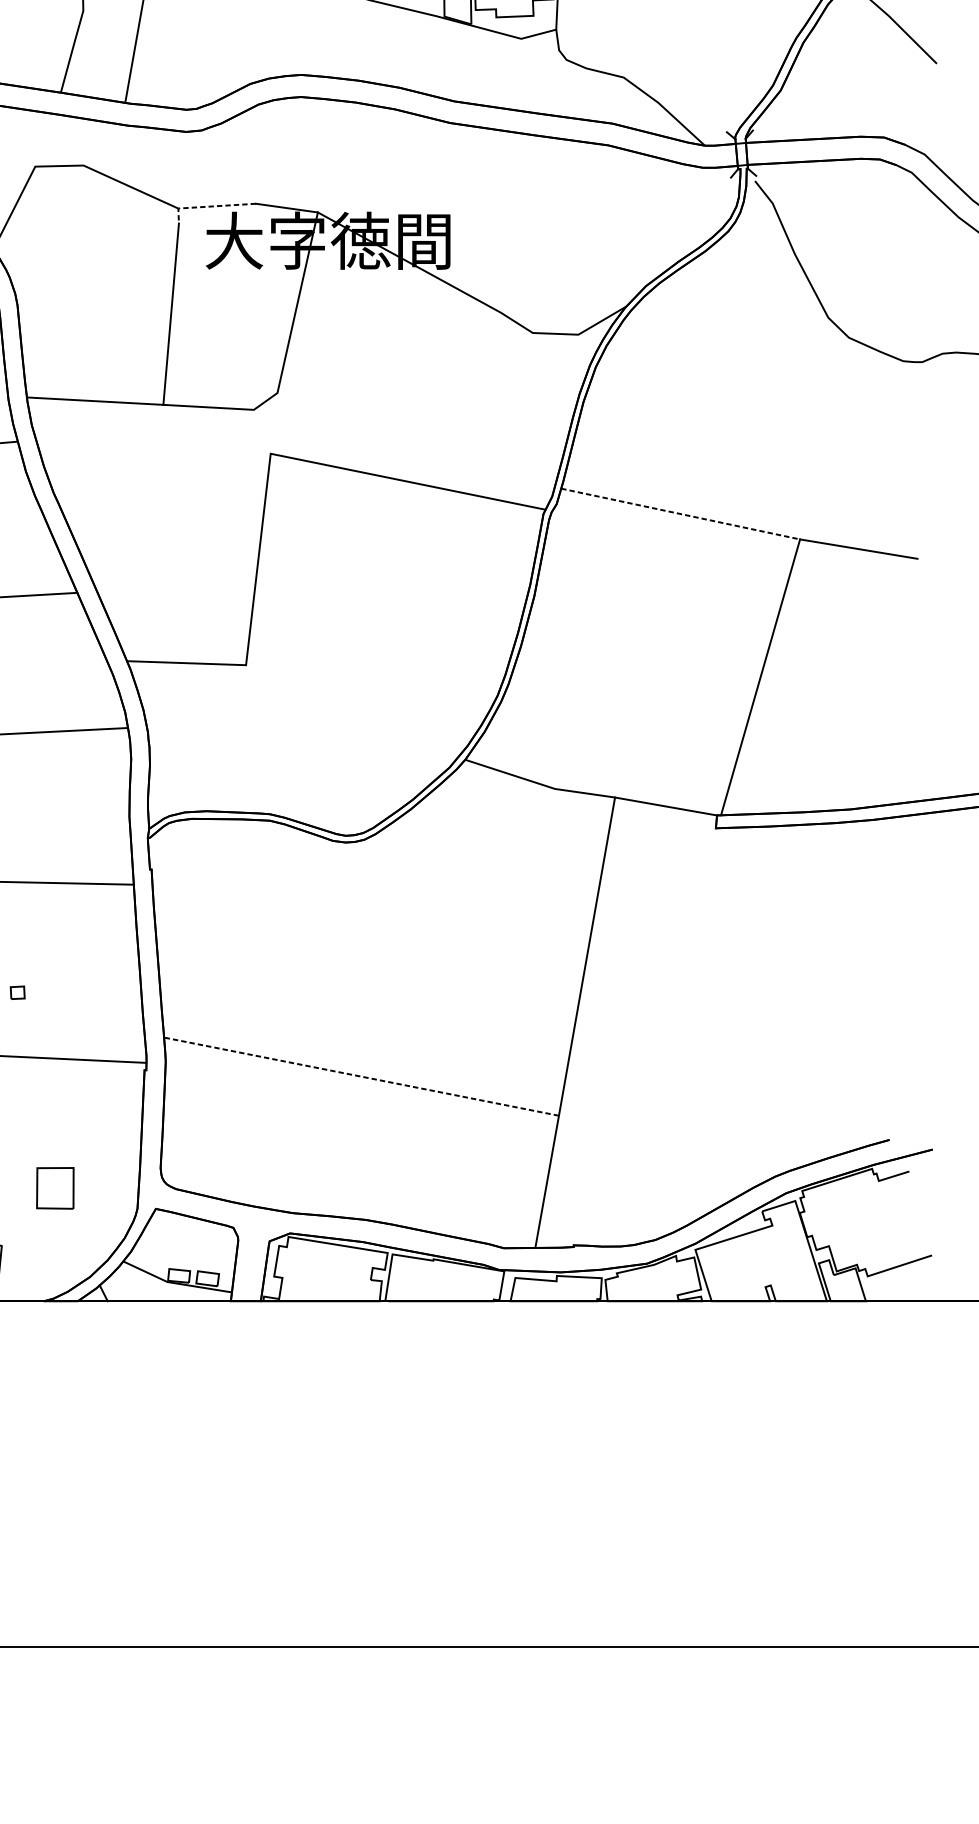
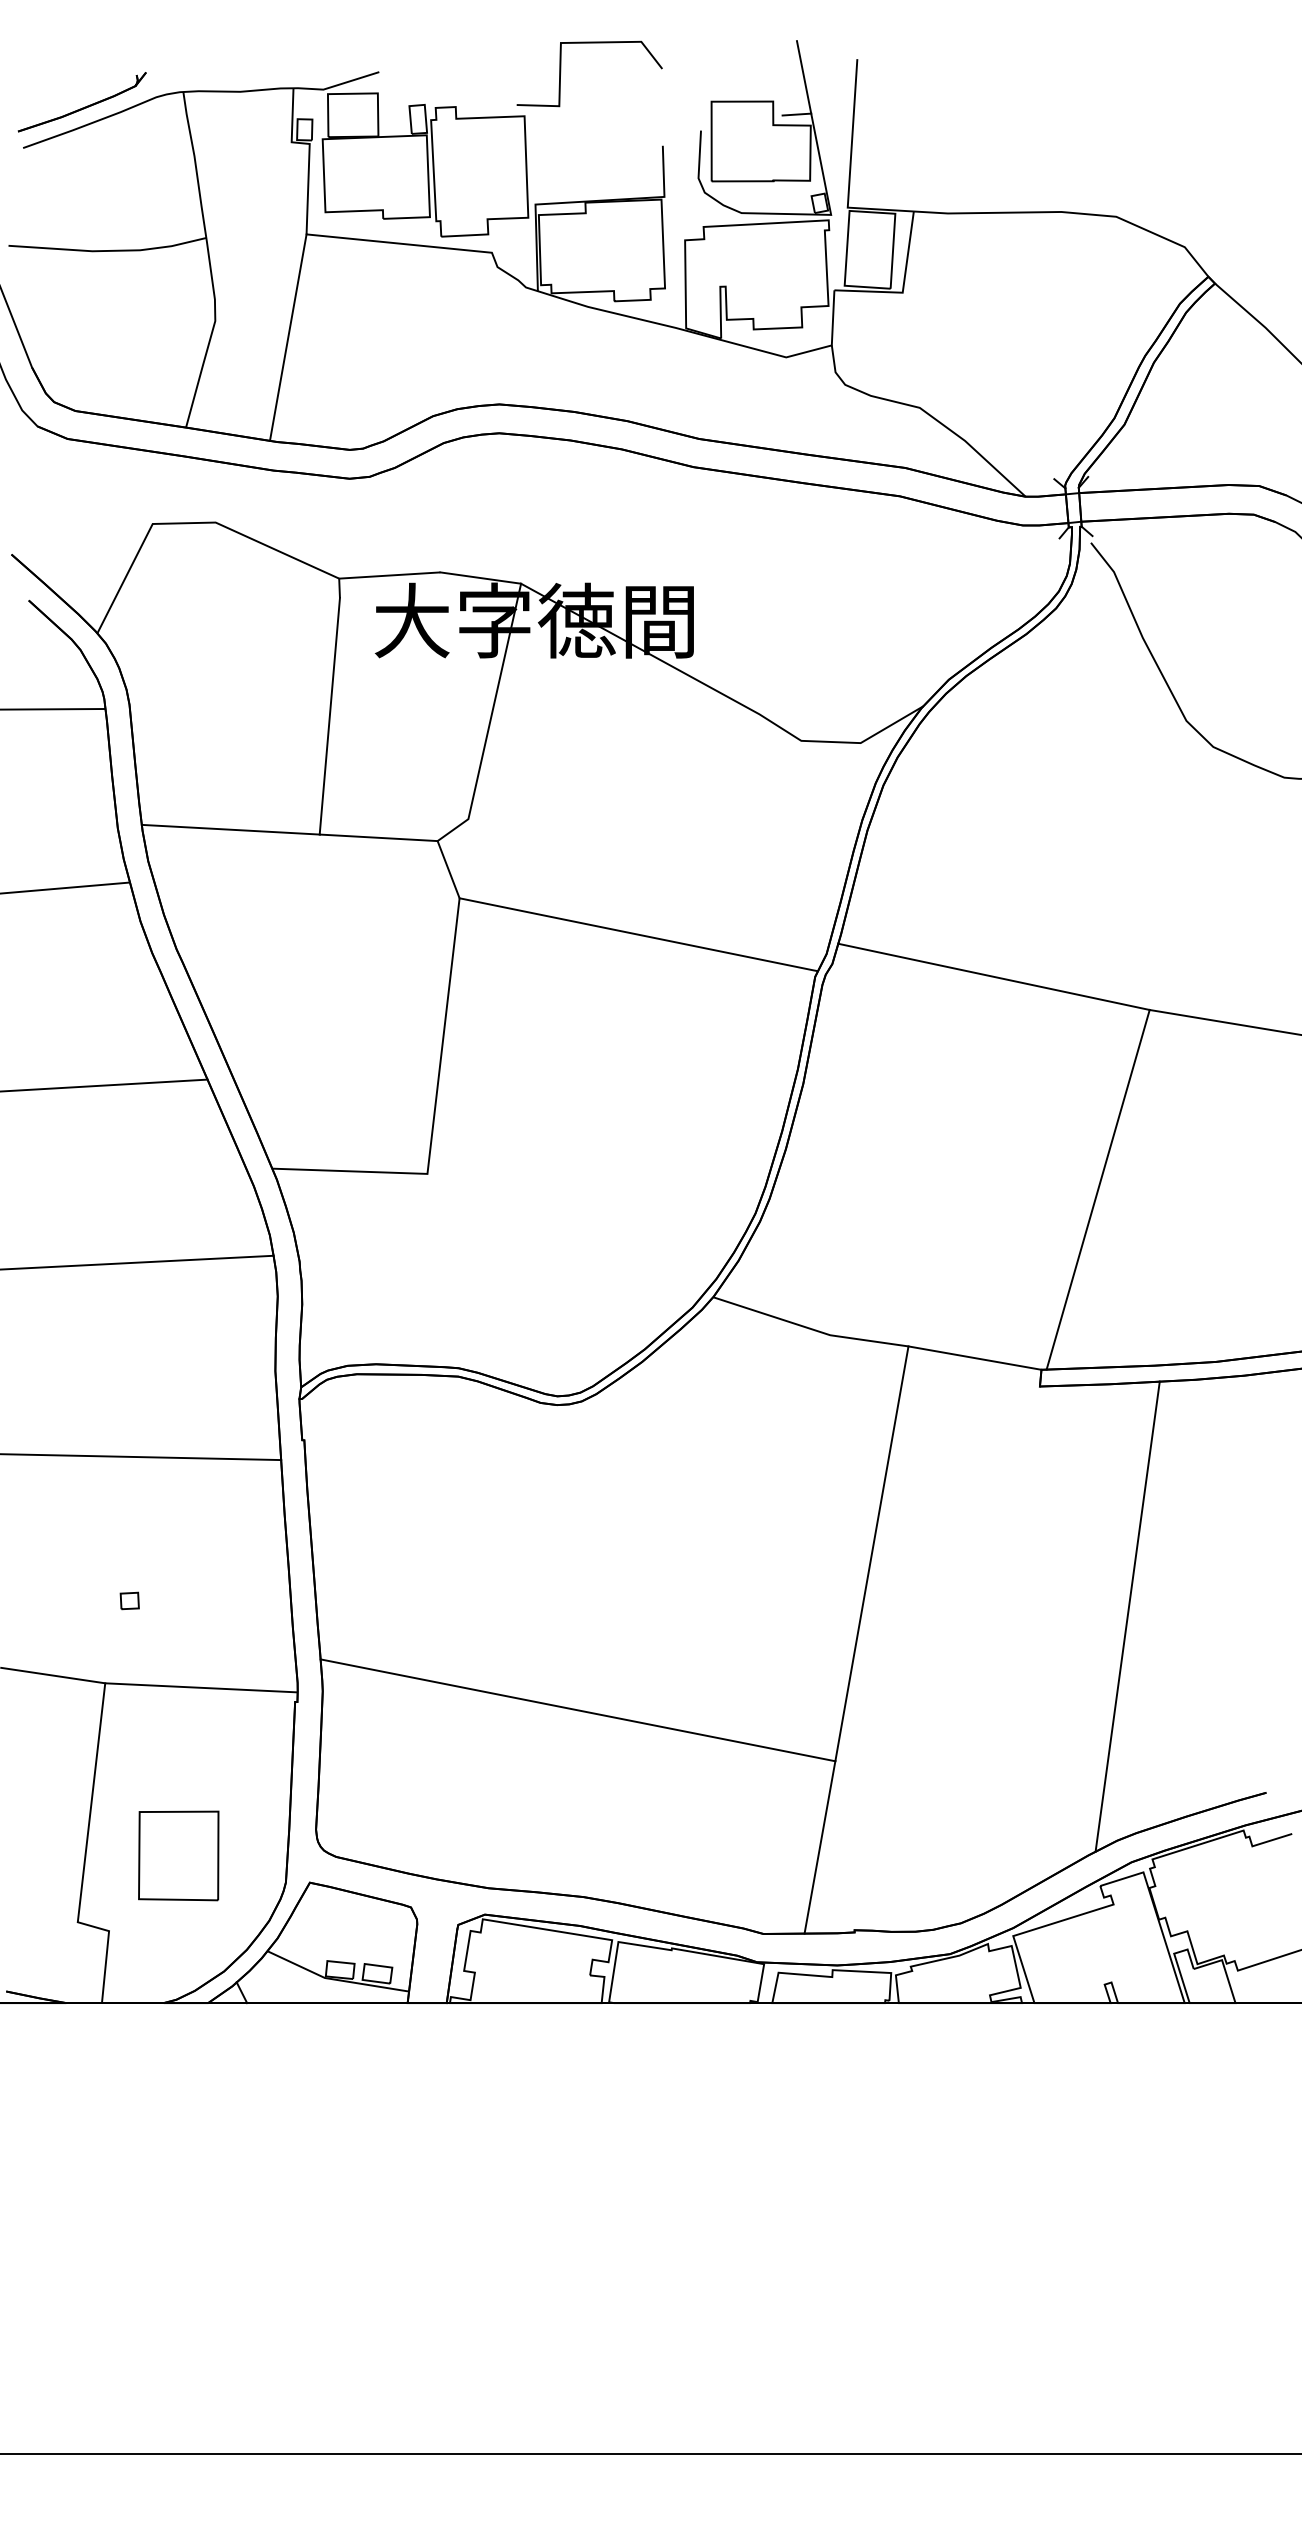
line: (208, 206) -> (378, 576), dashed -> solid
line: (262, 431) -> (448, 869), added
line: (681, 513) -> (994, 976), dashed -> solid
line: (783, 1004) -> (1127, 1616), added
line: (361, 1076) -> (577, 1710), dashed -> solid
part: (55, 1188) -> (178, 1855), size x1.67

